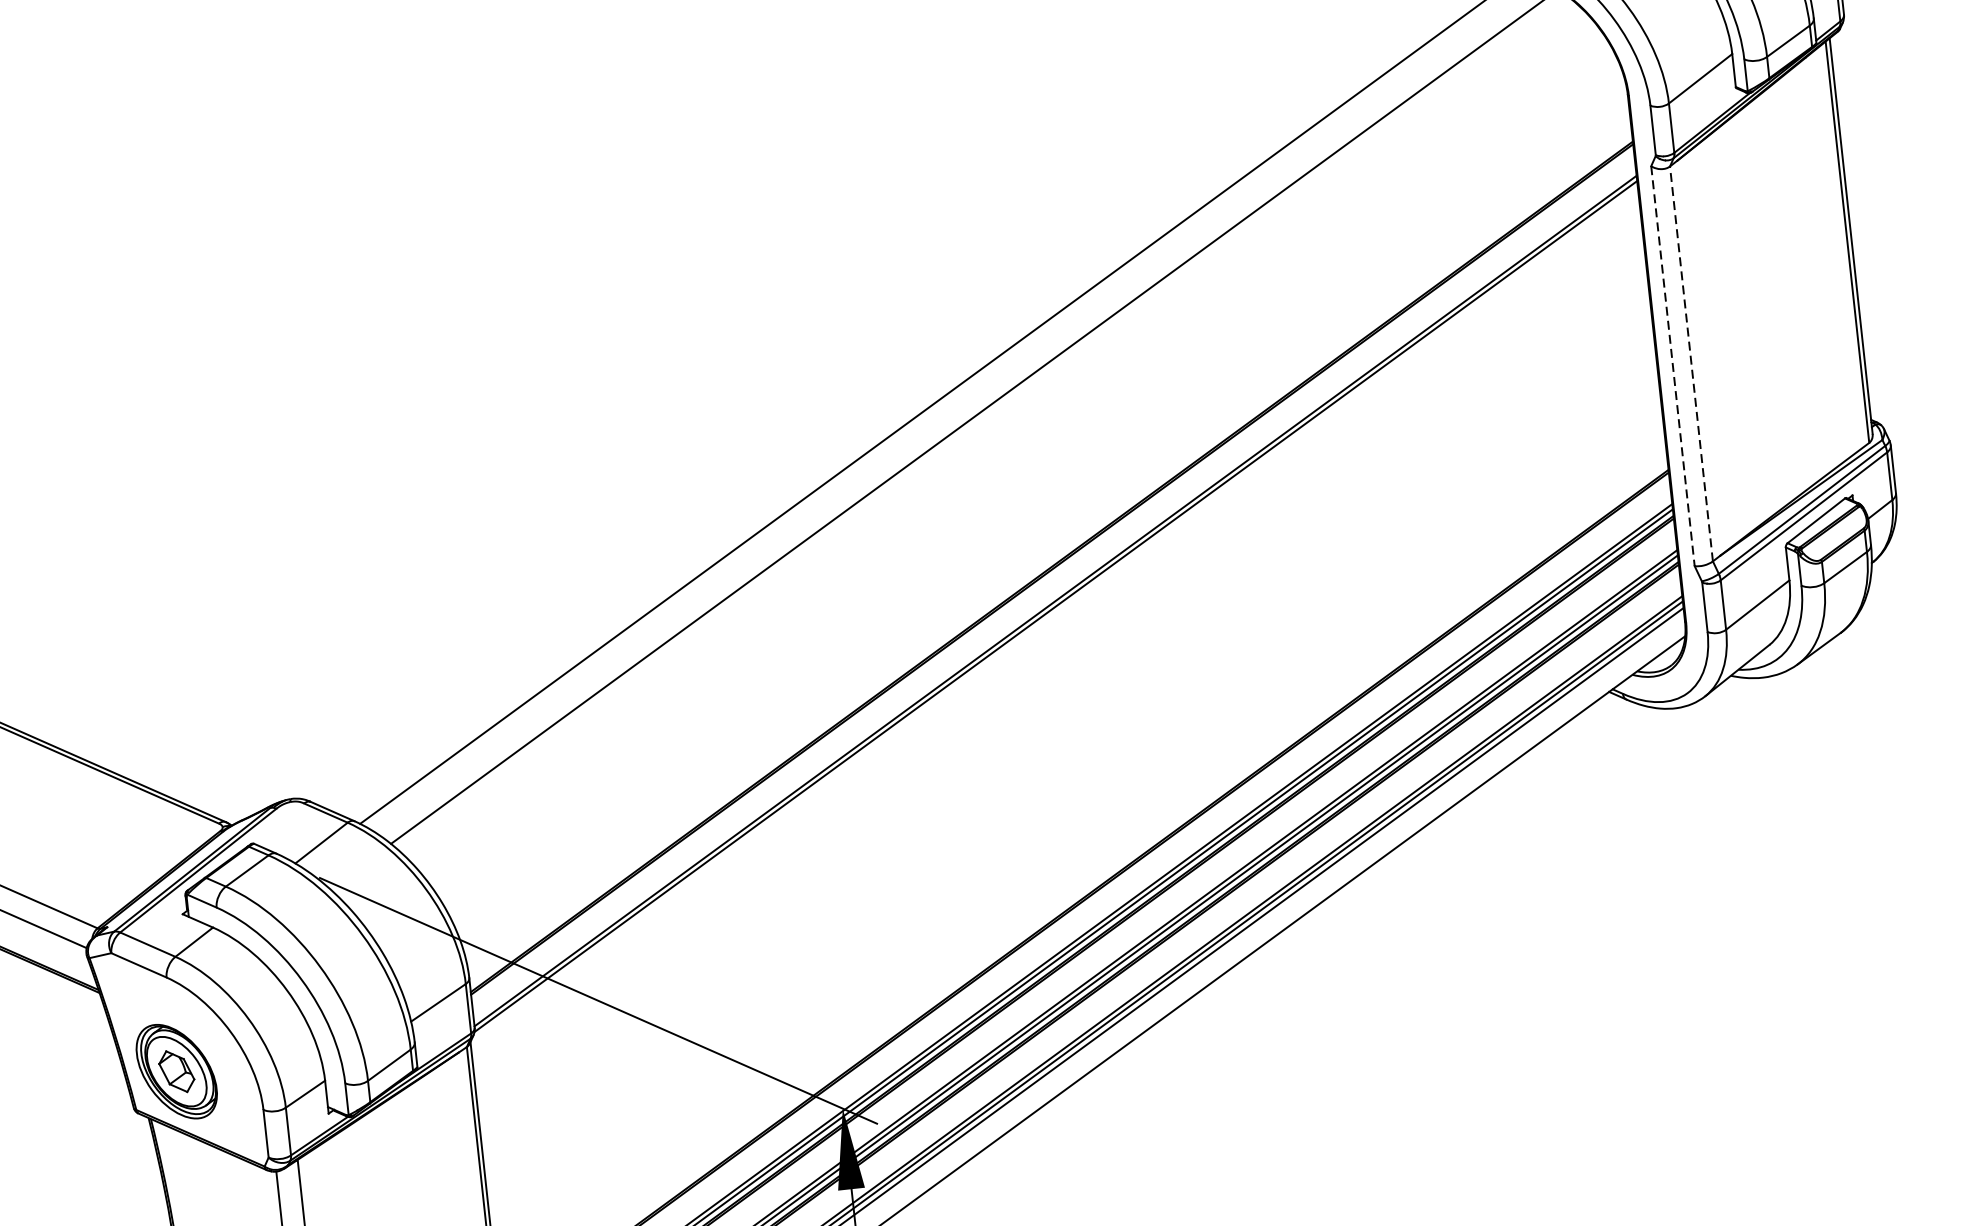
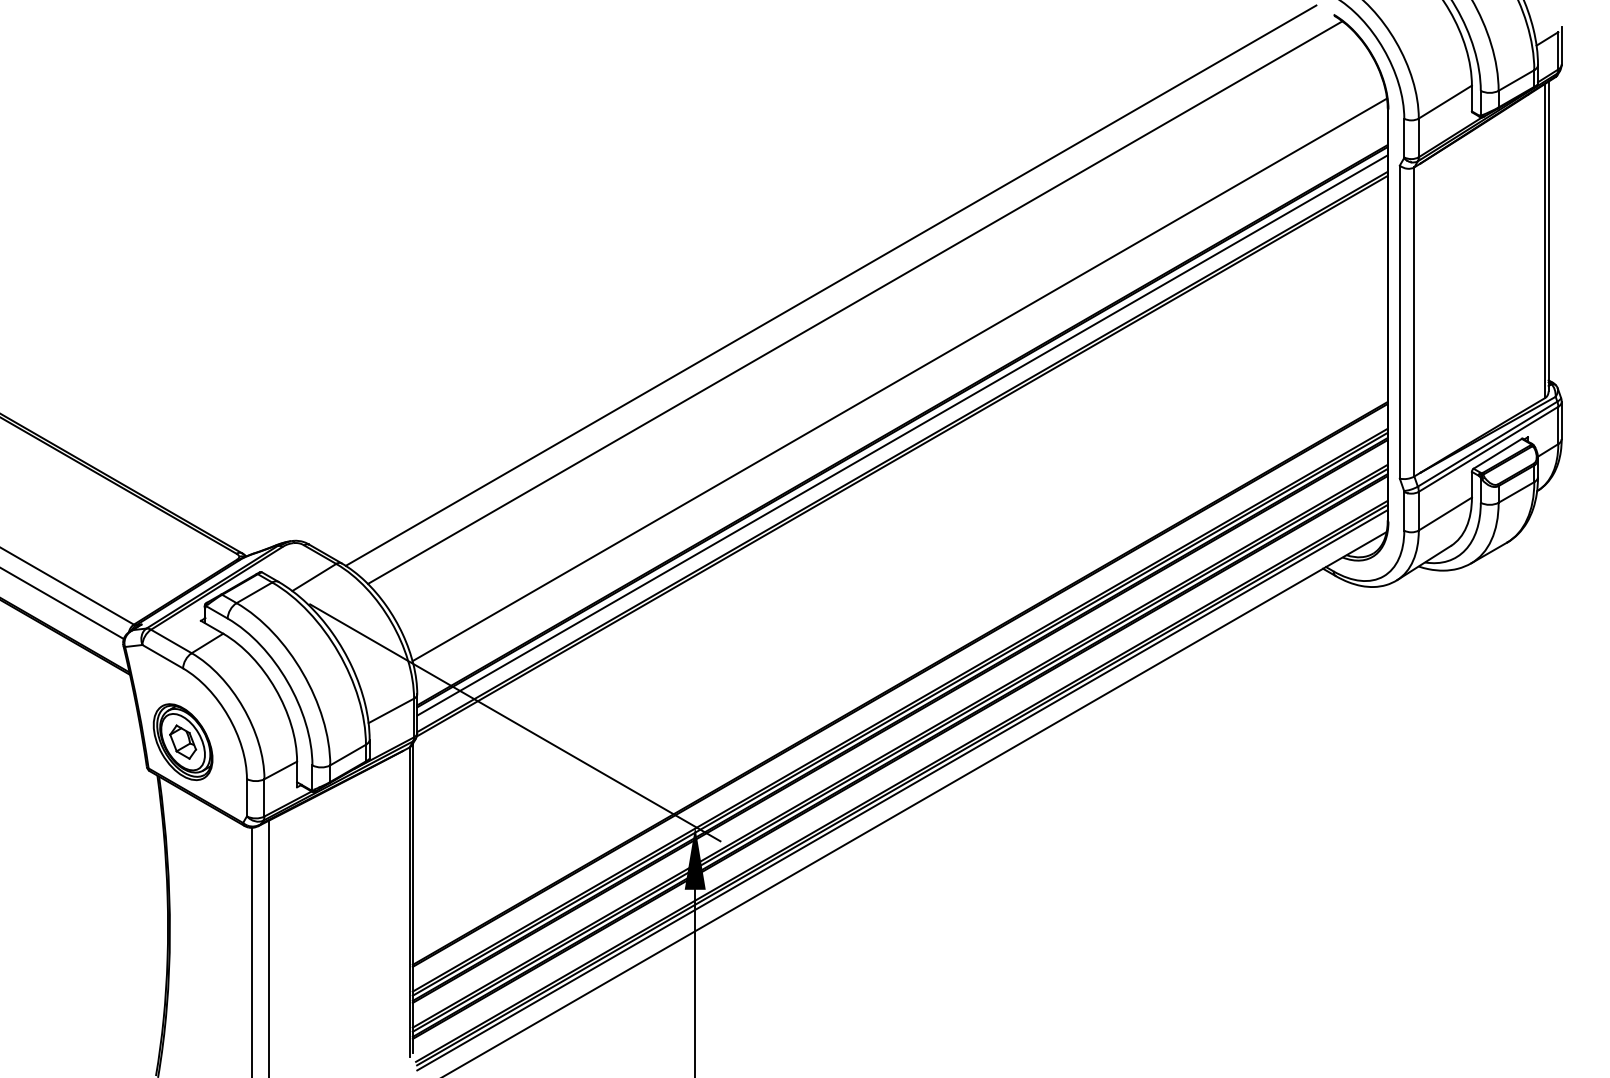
line: (1691, 363) -> (1414, 321), dashed -> solid
line: (1672, 366) -> (1399, 322), dashed -> solid
line: (1041, 508) -> (899, 379), added
line: (1053, 580) -> (902, 435), added

